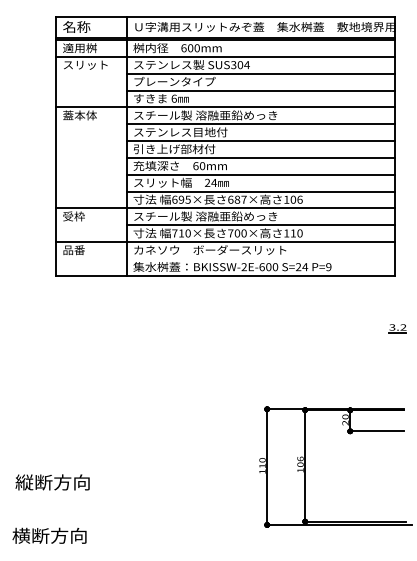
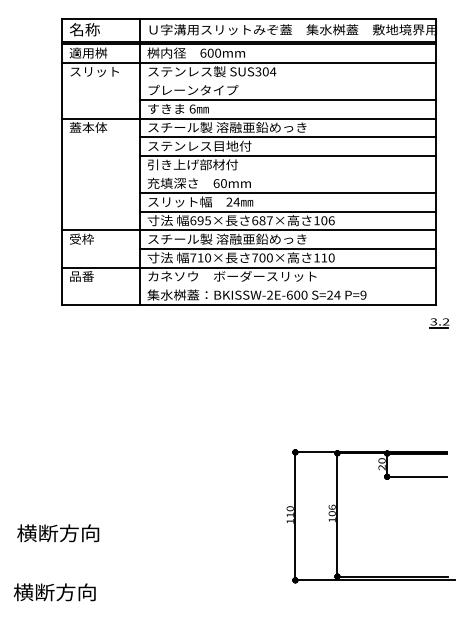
line: (260, 73) -> (287, 81), removed
line: (260, 157) -> (287, 174), removed
part: (397, 328) -> (439, 323), moved
text: (23, 482) -> (26, 533), 縦断方向 -> 横断方向

